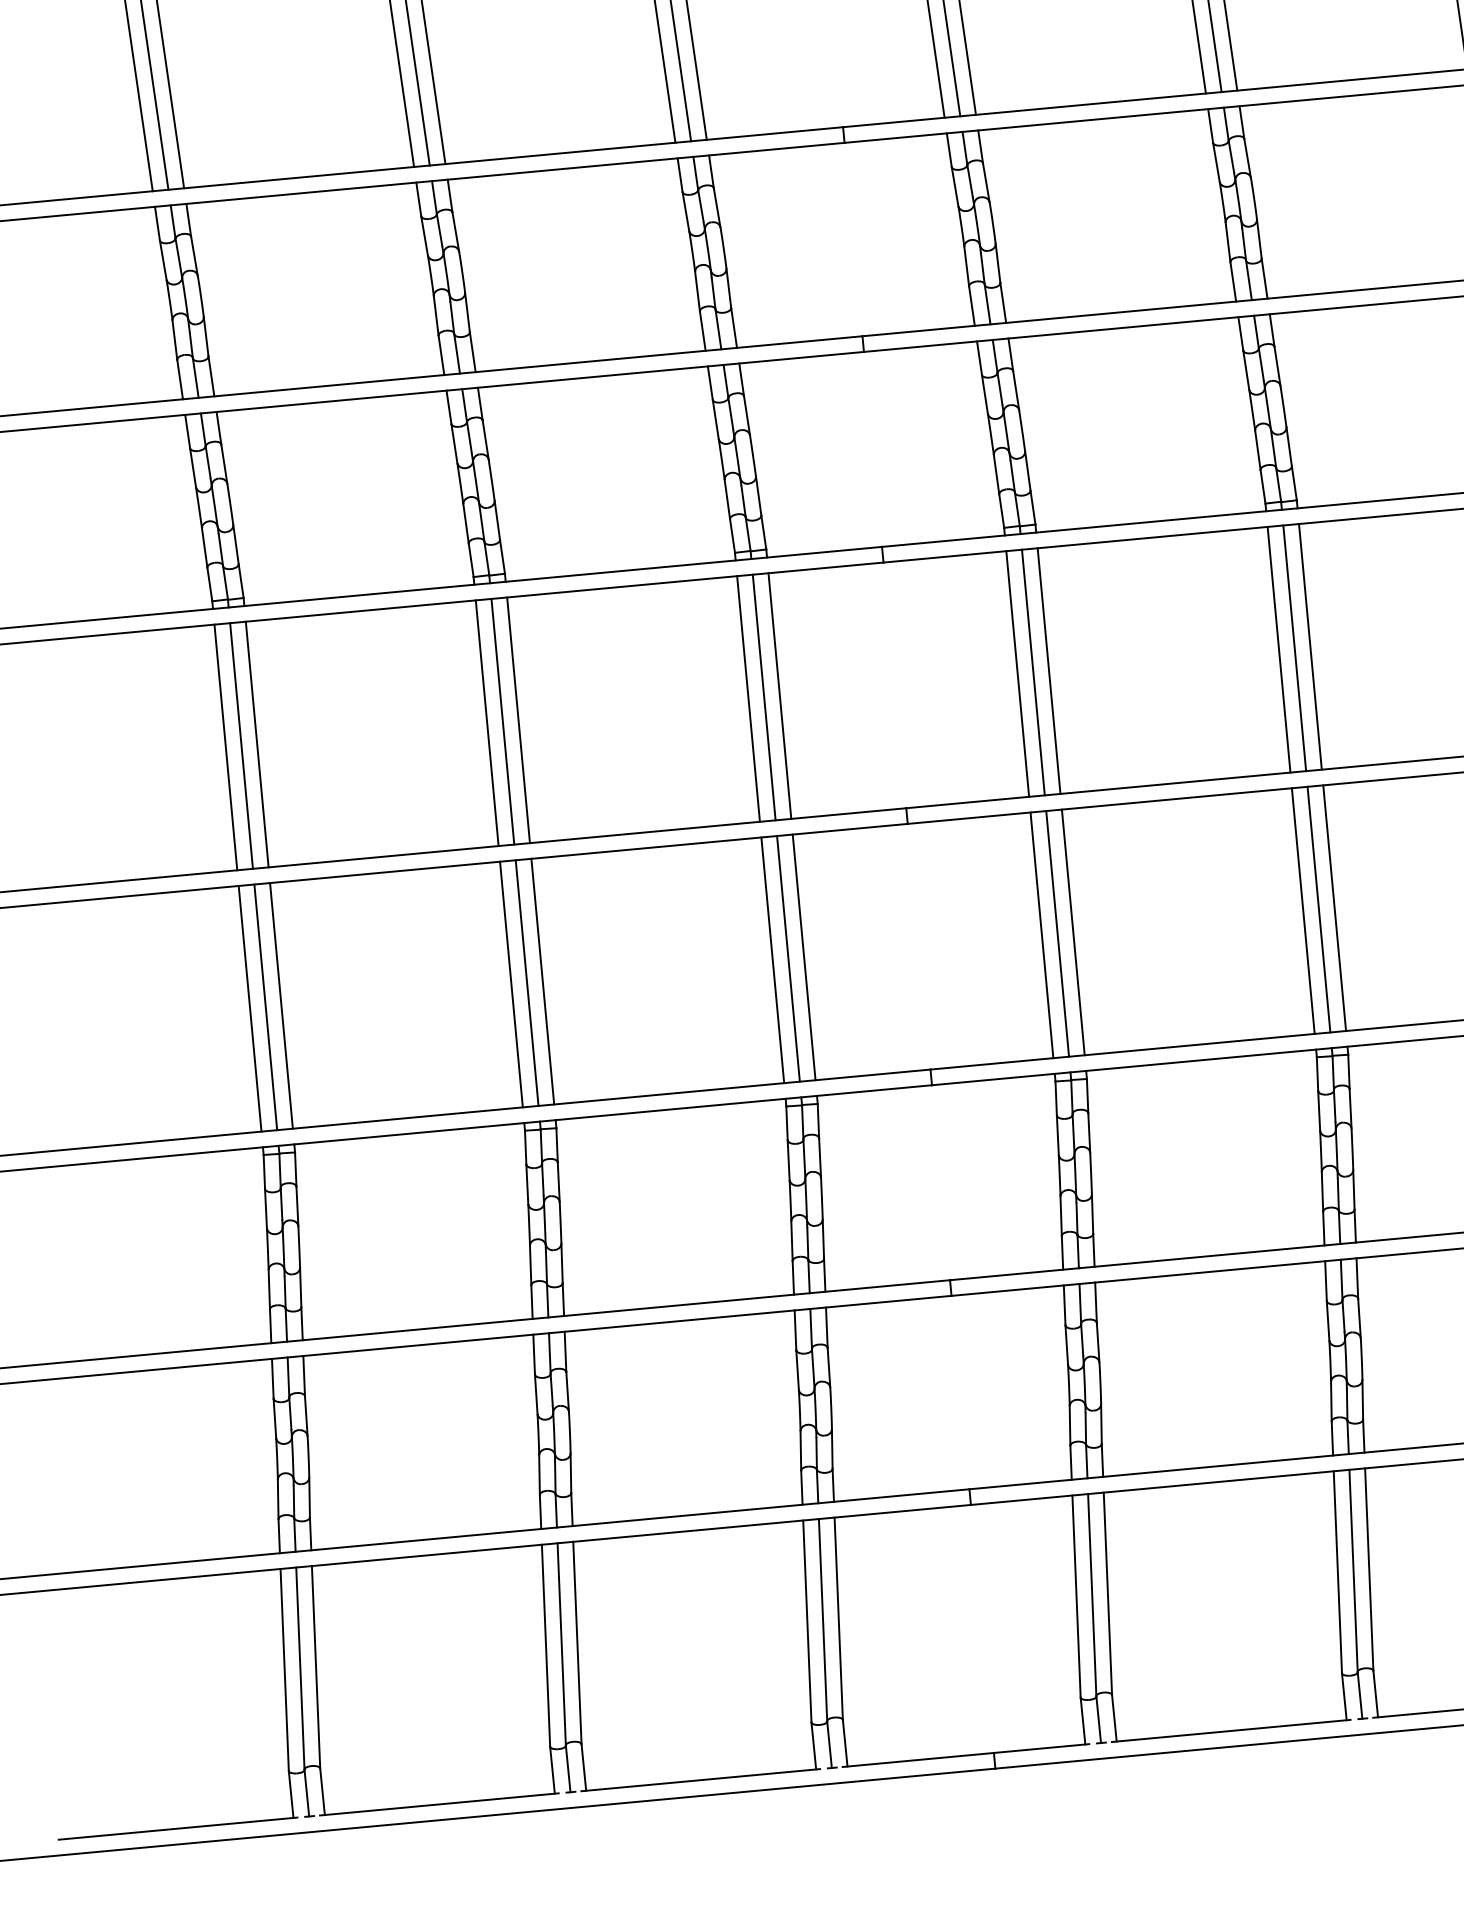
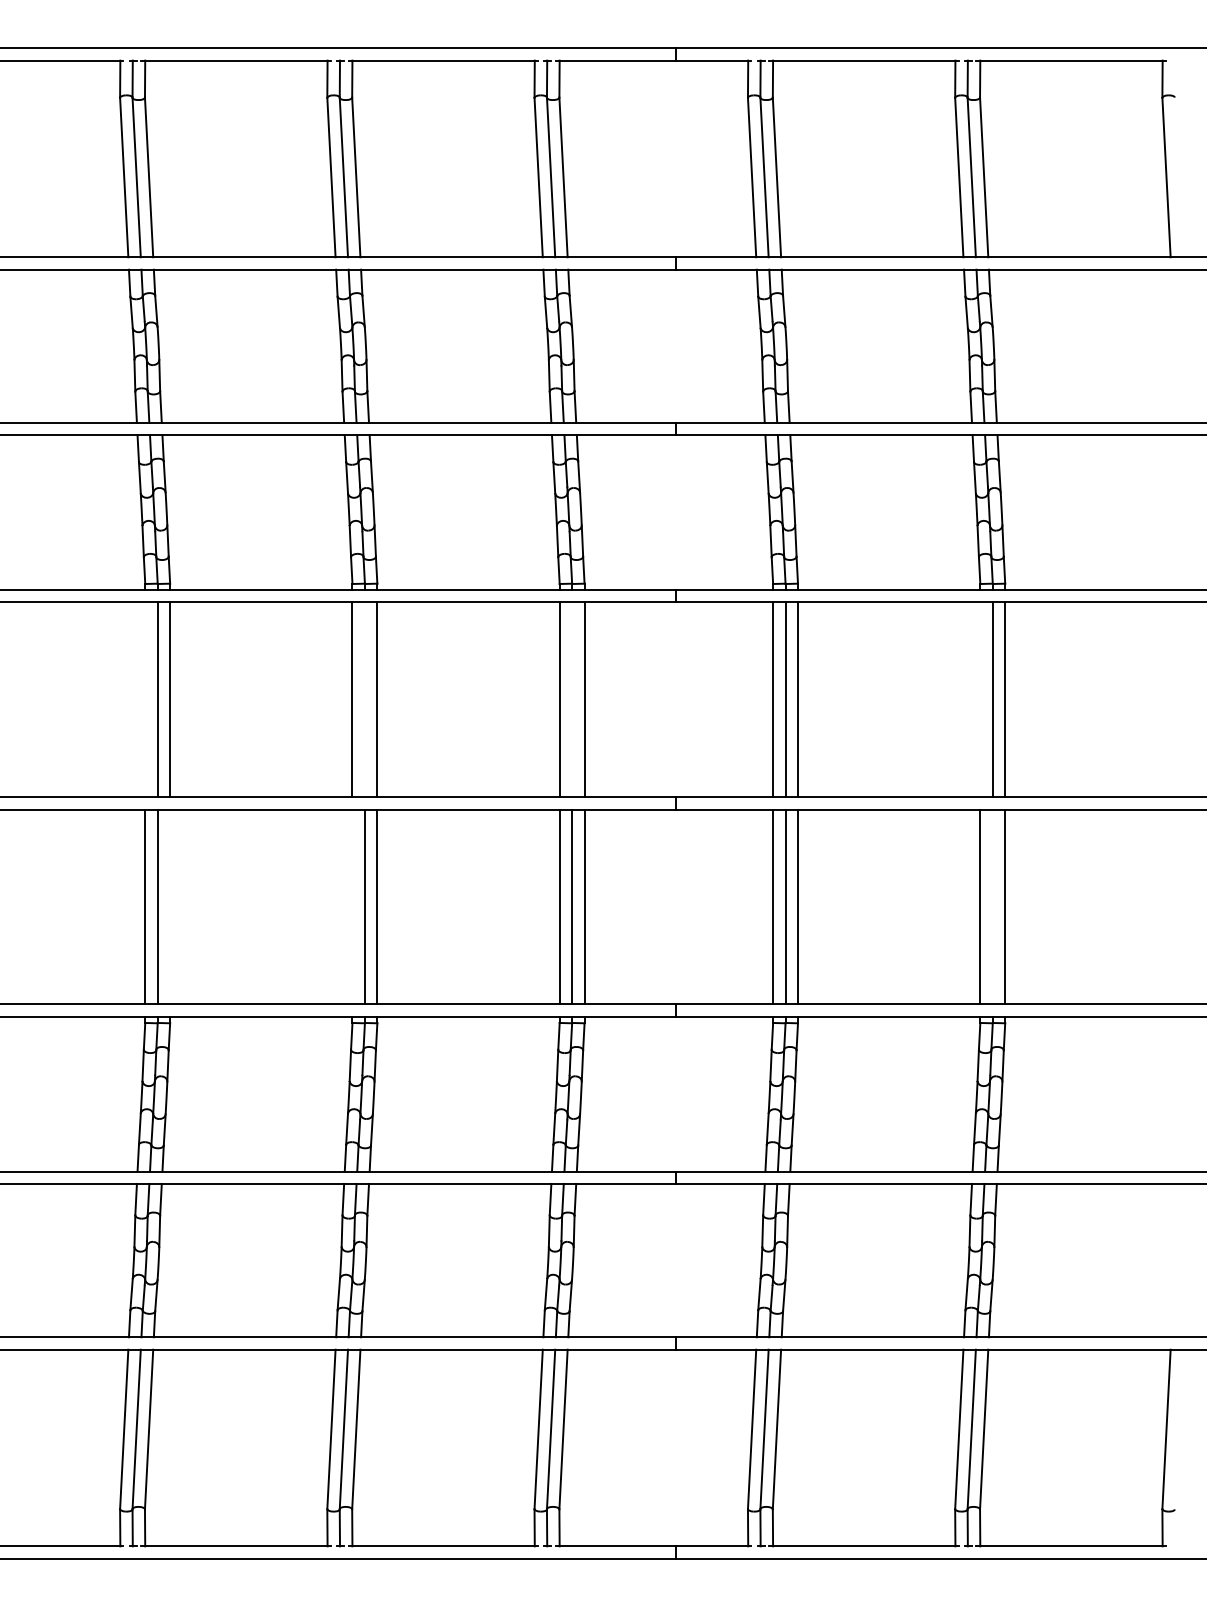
line: (1279, 649) -> (980, 699), removed
line: (764, 697) -> (572, 699), removed
line: (502, 721) -> (364, 699), removed
line: (226, 746) -> (145, 699), removed
line: (1318, 908) -> (992, 906), removed
line: (511, 983) -> (352, 906), removed
line: (281, 1005) -> (170, 906), removed

